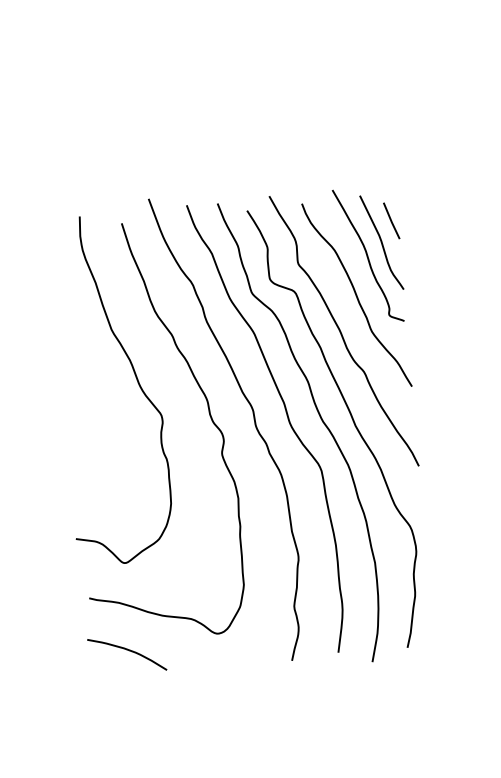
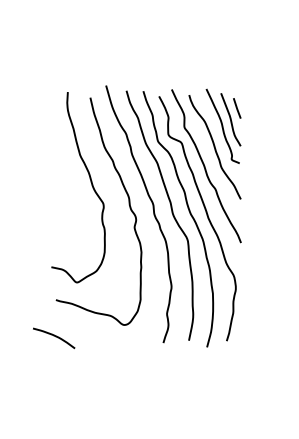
curve: (127, 651) -> (54, 336), moved

